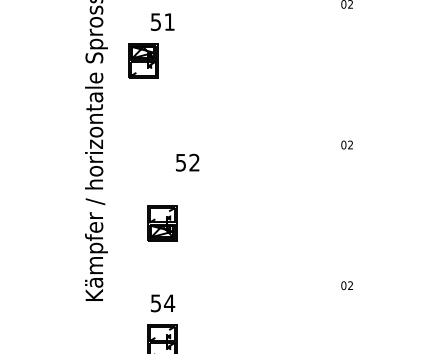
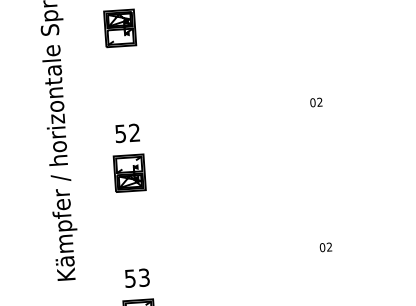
part: (143, 60) -> (120, 28), moved
text: (187, 162) -> (127, 133), moved
part: (162, 223) -> (130, 173), moved
text: (169, 303) -> (144, 277), 54 -> 53

